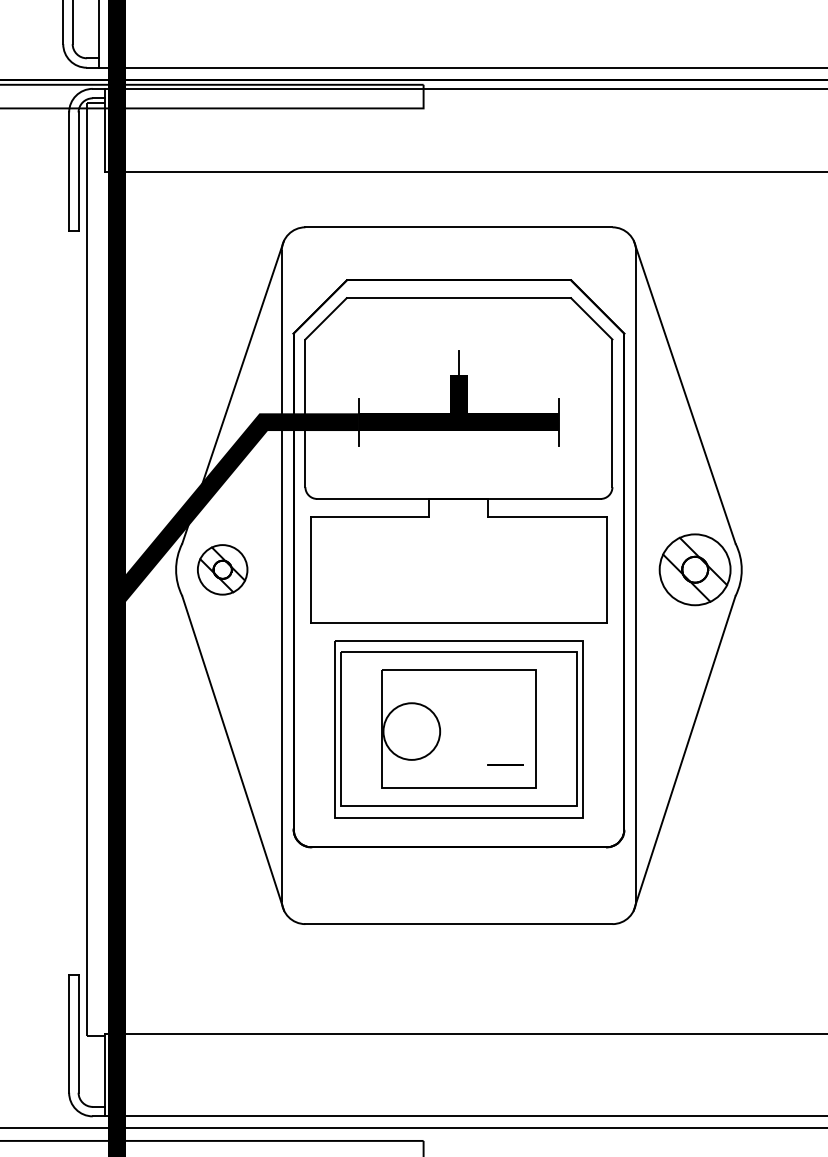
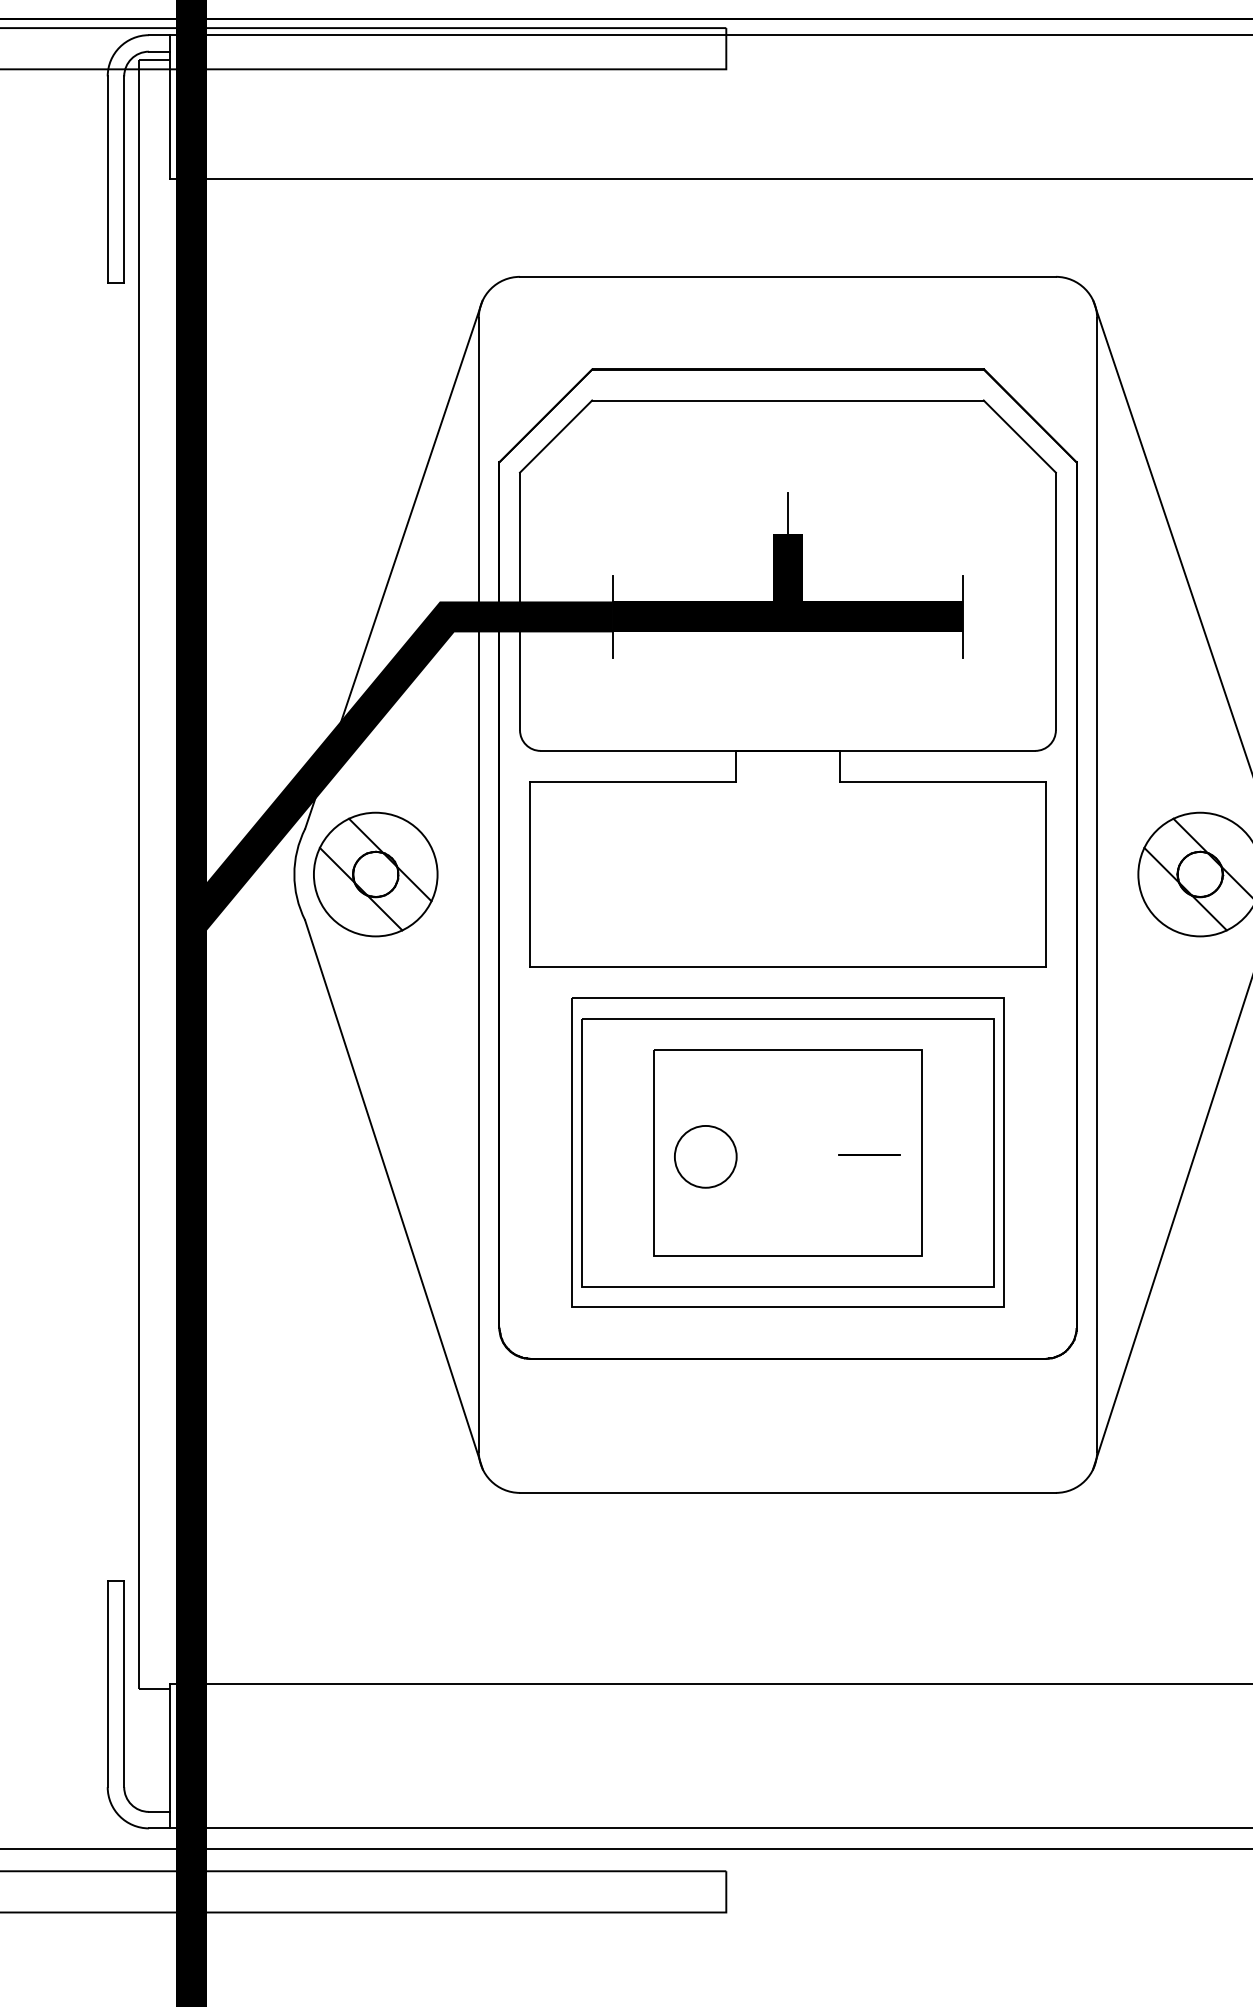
part: (222, 569) -> (375, 874), size x1.43
circle: (411, 731) -> (705, 1156), size x0.62
line: (505, 764) -> (869, 1154), moved

